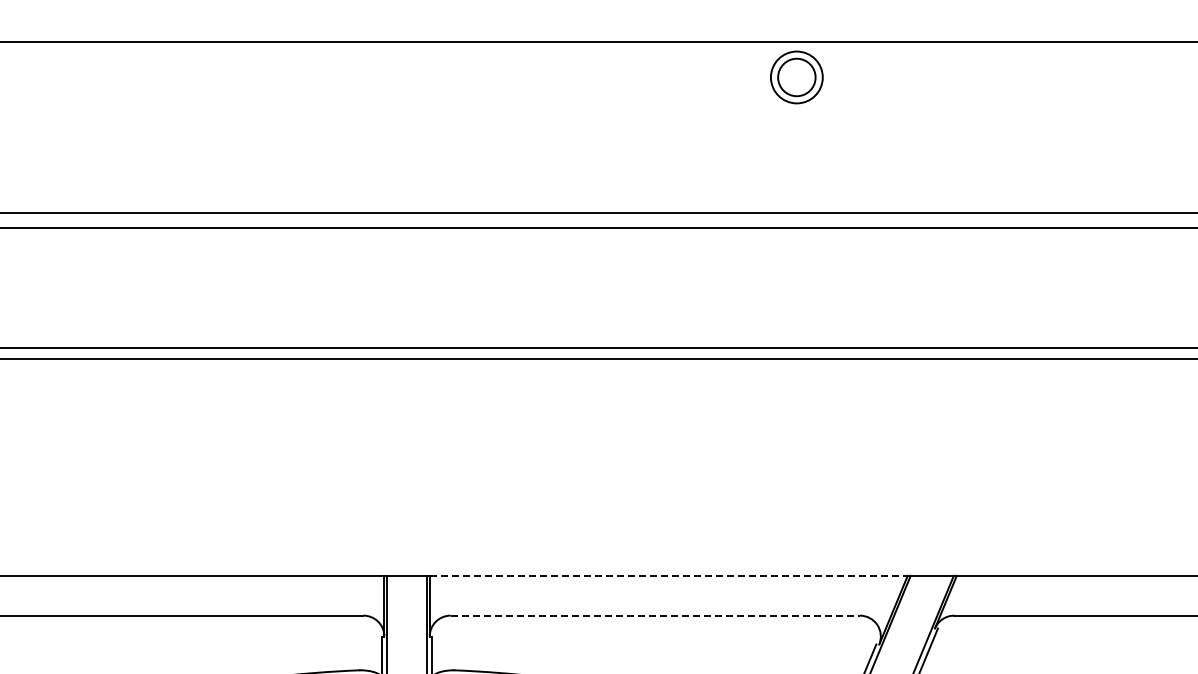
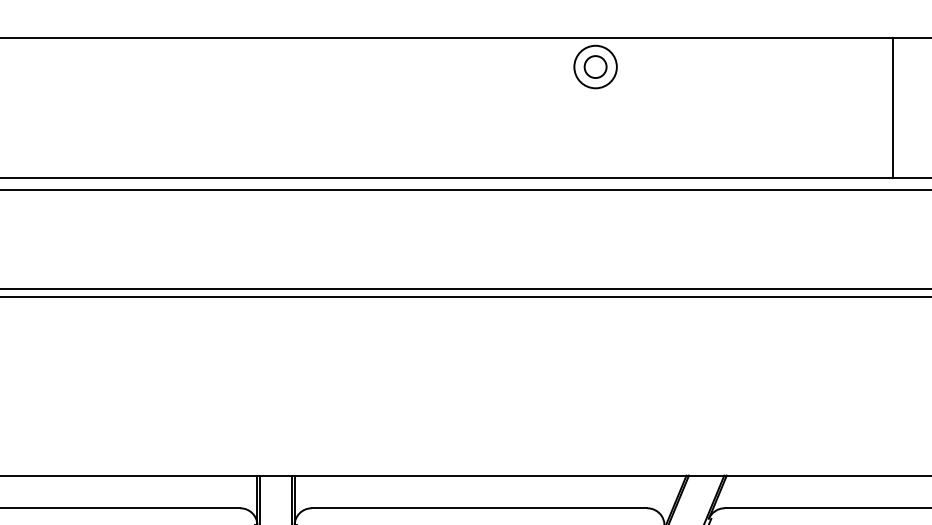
circle: (796, 77) -> (595, 67), size x0.71
line: (1159, 126) -> (892, 107), added
line: (669, 575) -> (491, 475), dashed -> solid
line: (655, 615) -> (479, 508), dashed -> solid

